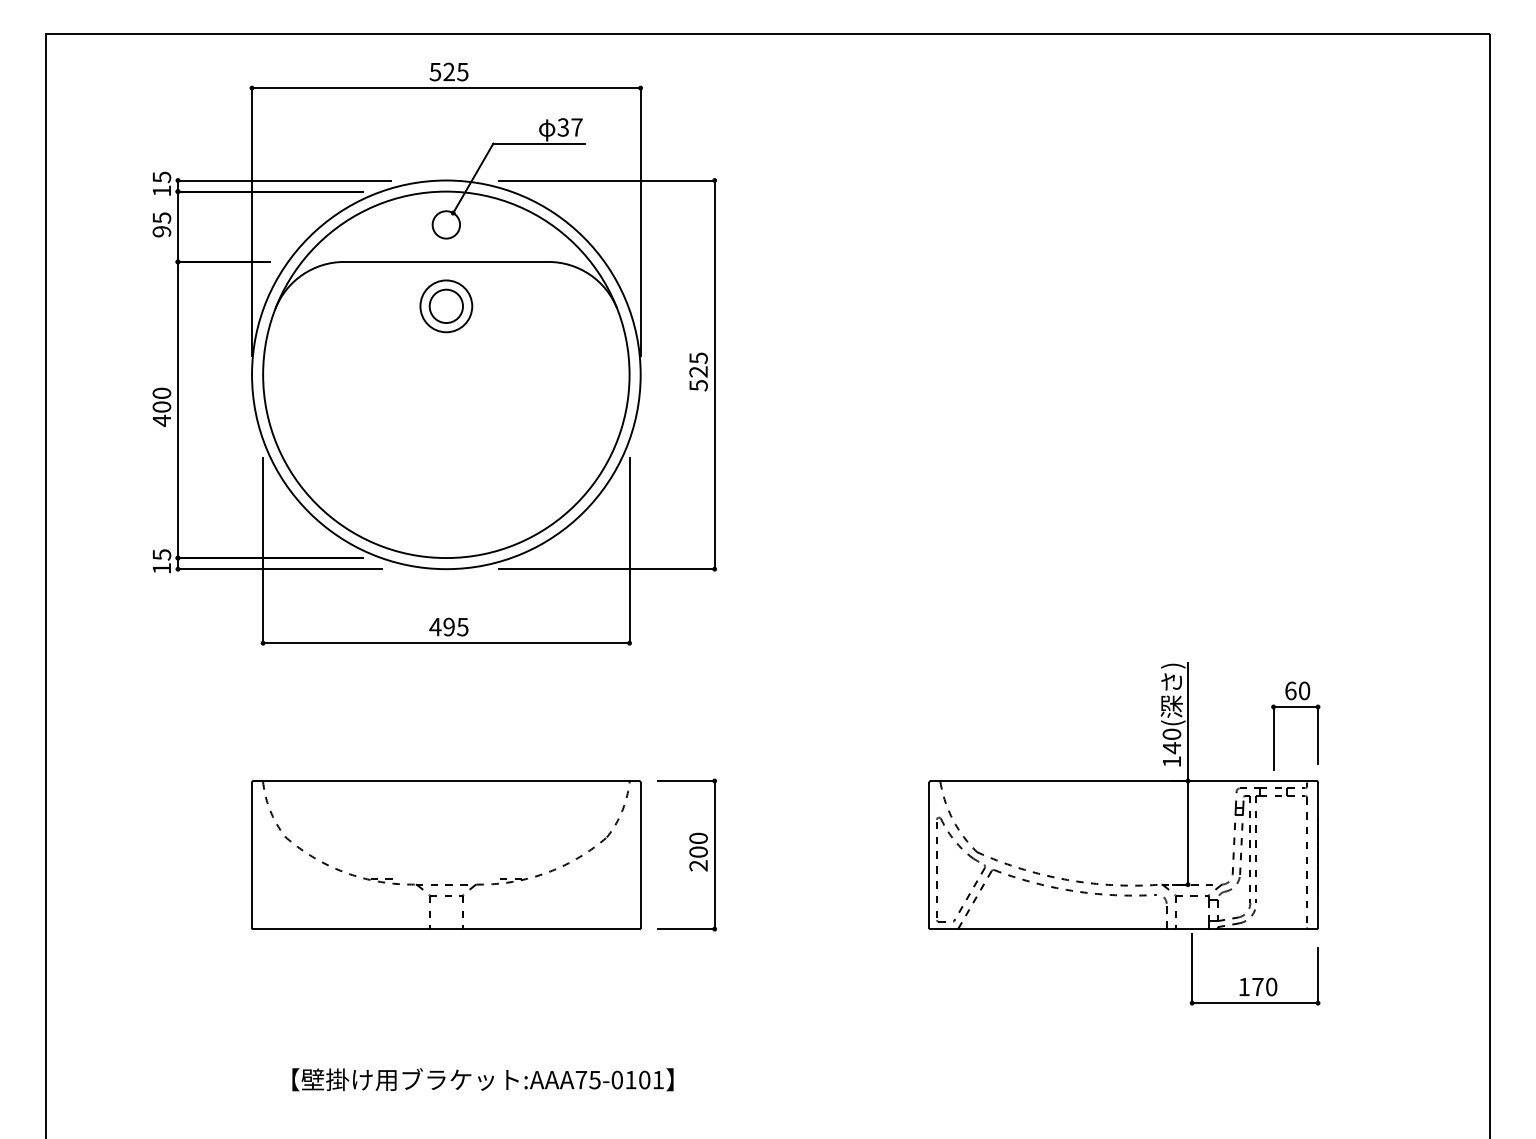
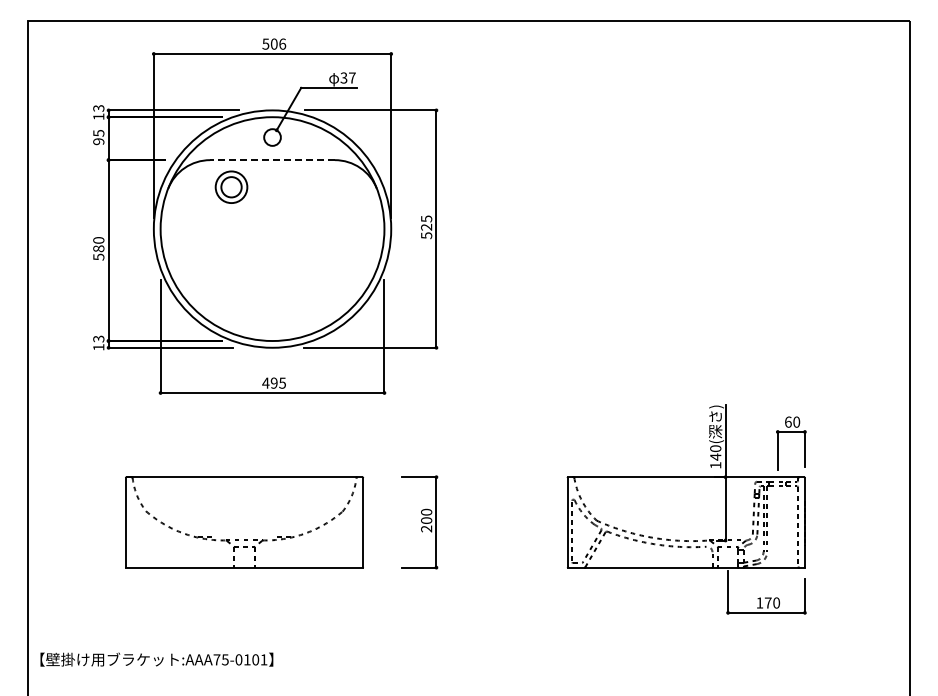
text: (456, 70) -> (278, 43), 525 -> 506
text: (161, 177) -> (98, 108), 15 -> 13
line: (446, 262) -> (272, 160), solid -> dashed
part: (446, 305) -> (231, 186), moved
text: (161, 413) -> (98, 252), 400 -> 580
text: (161, 553) -> (98, 338), 15 -> 13
part: (446, 855) -> (244, 522), moved
text: (482, 1079) -> (156, 659), moved

